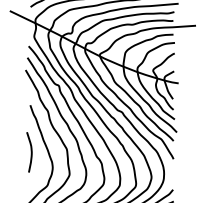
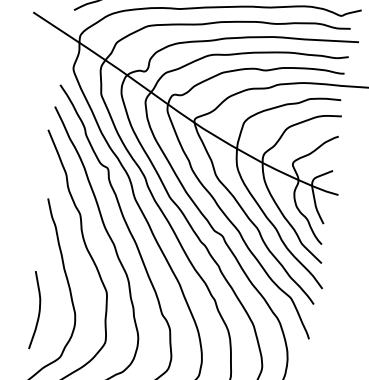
curve: (30, 152) -> (37, 310), moved

